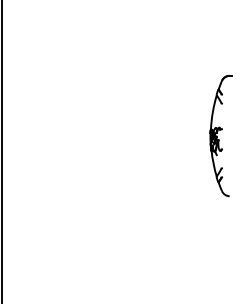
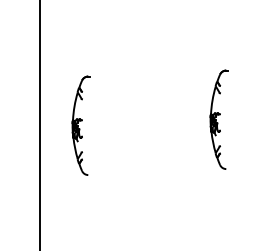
part: (51, 142) -> (80, 125), added

